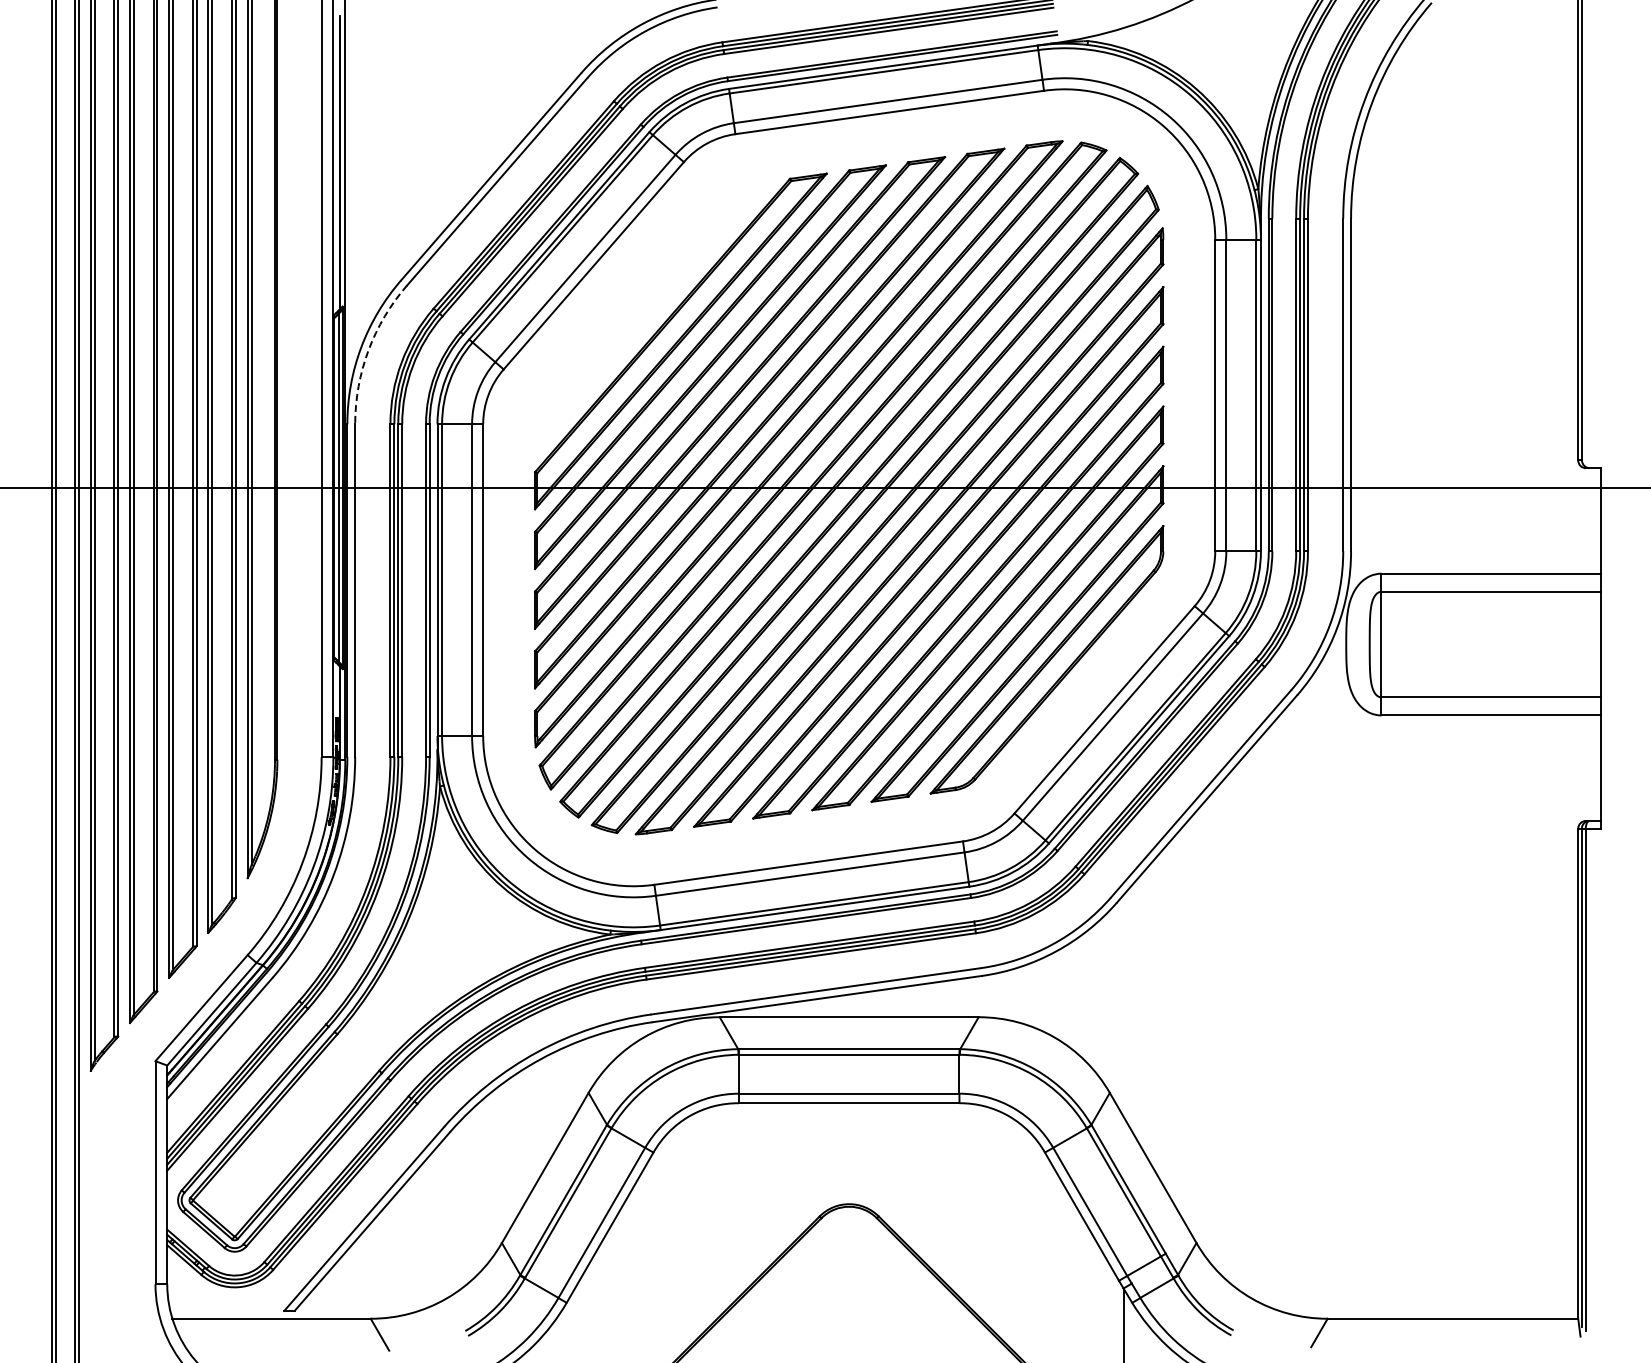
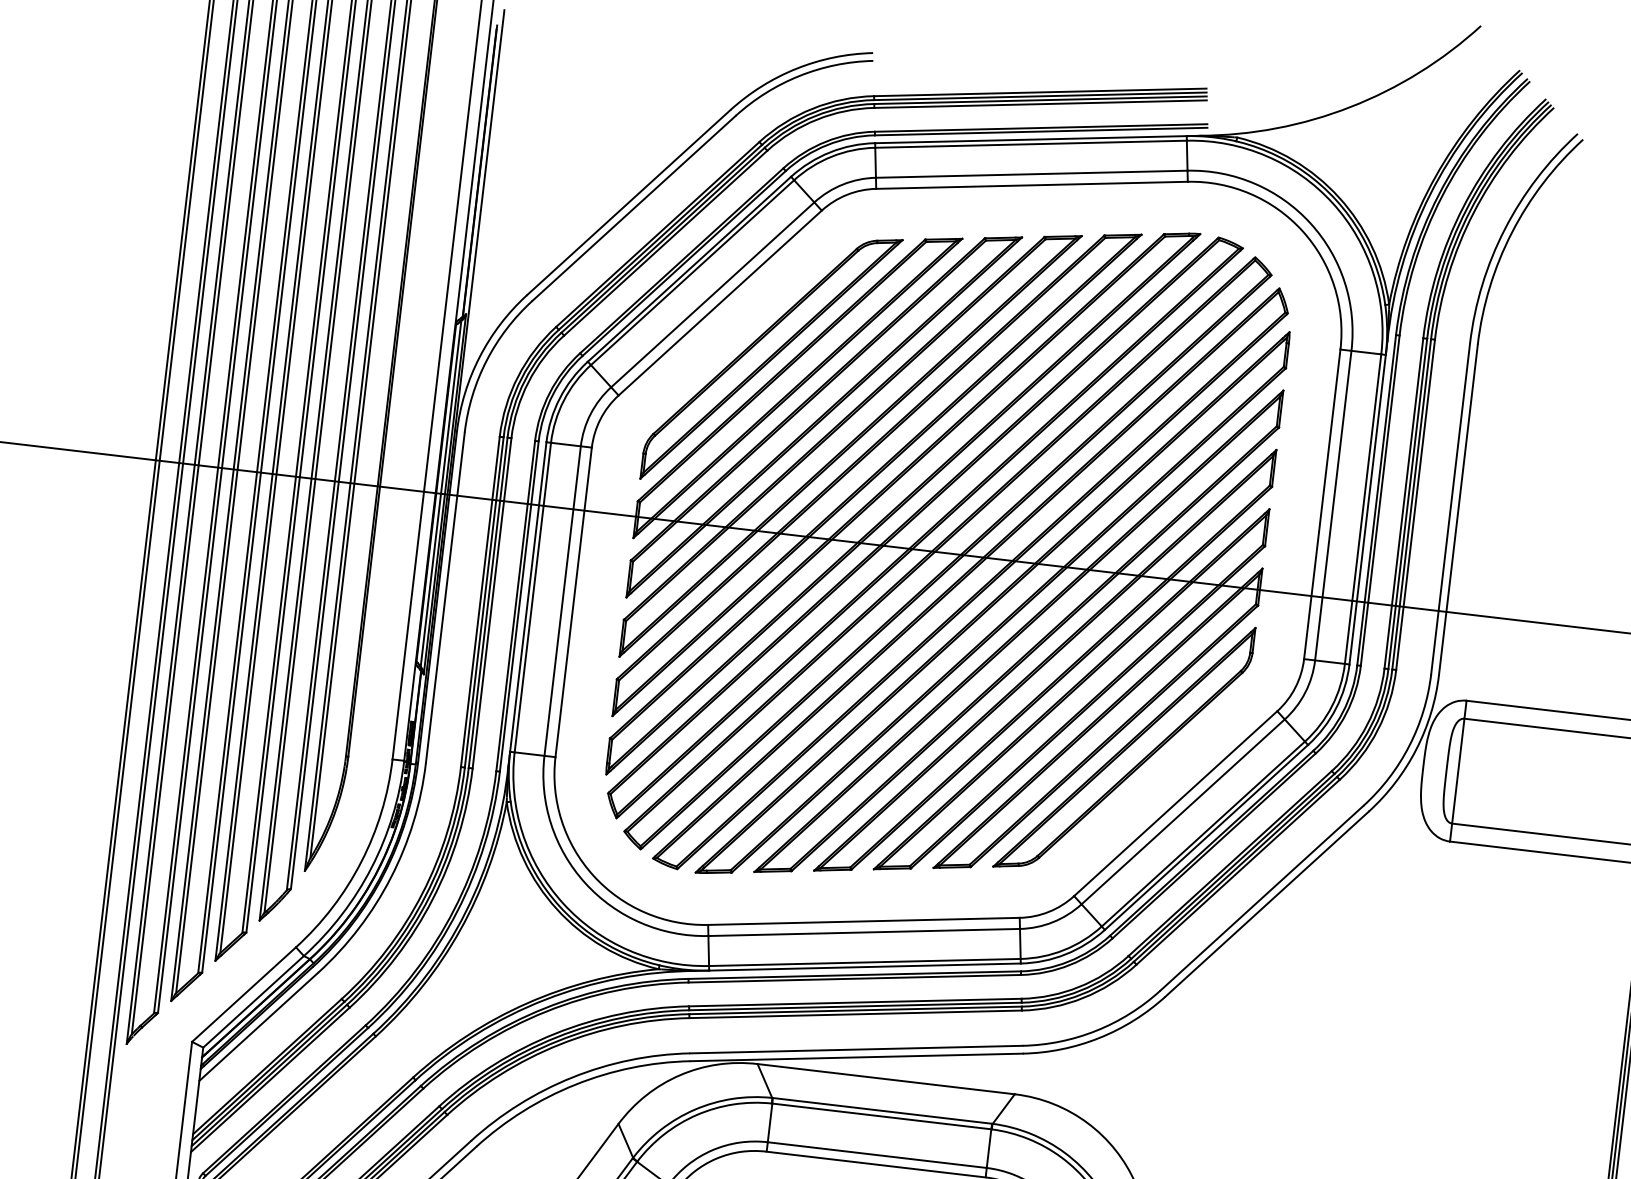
part: (651, 315) -> (771, 359), added
arc: (368, 350) -> (486, 360), dashed -> solid

